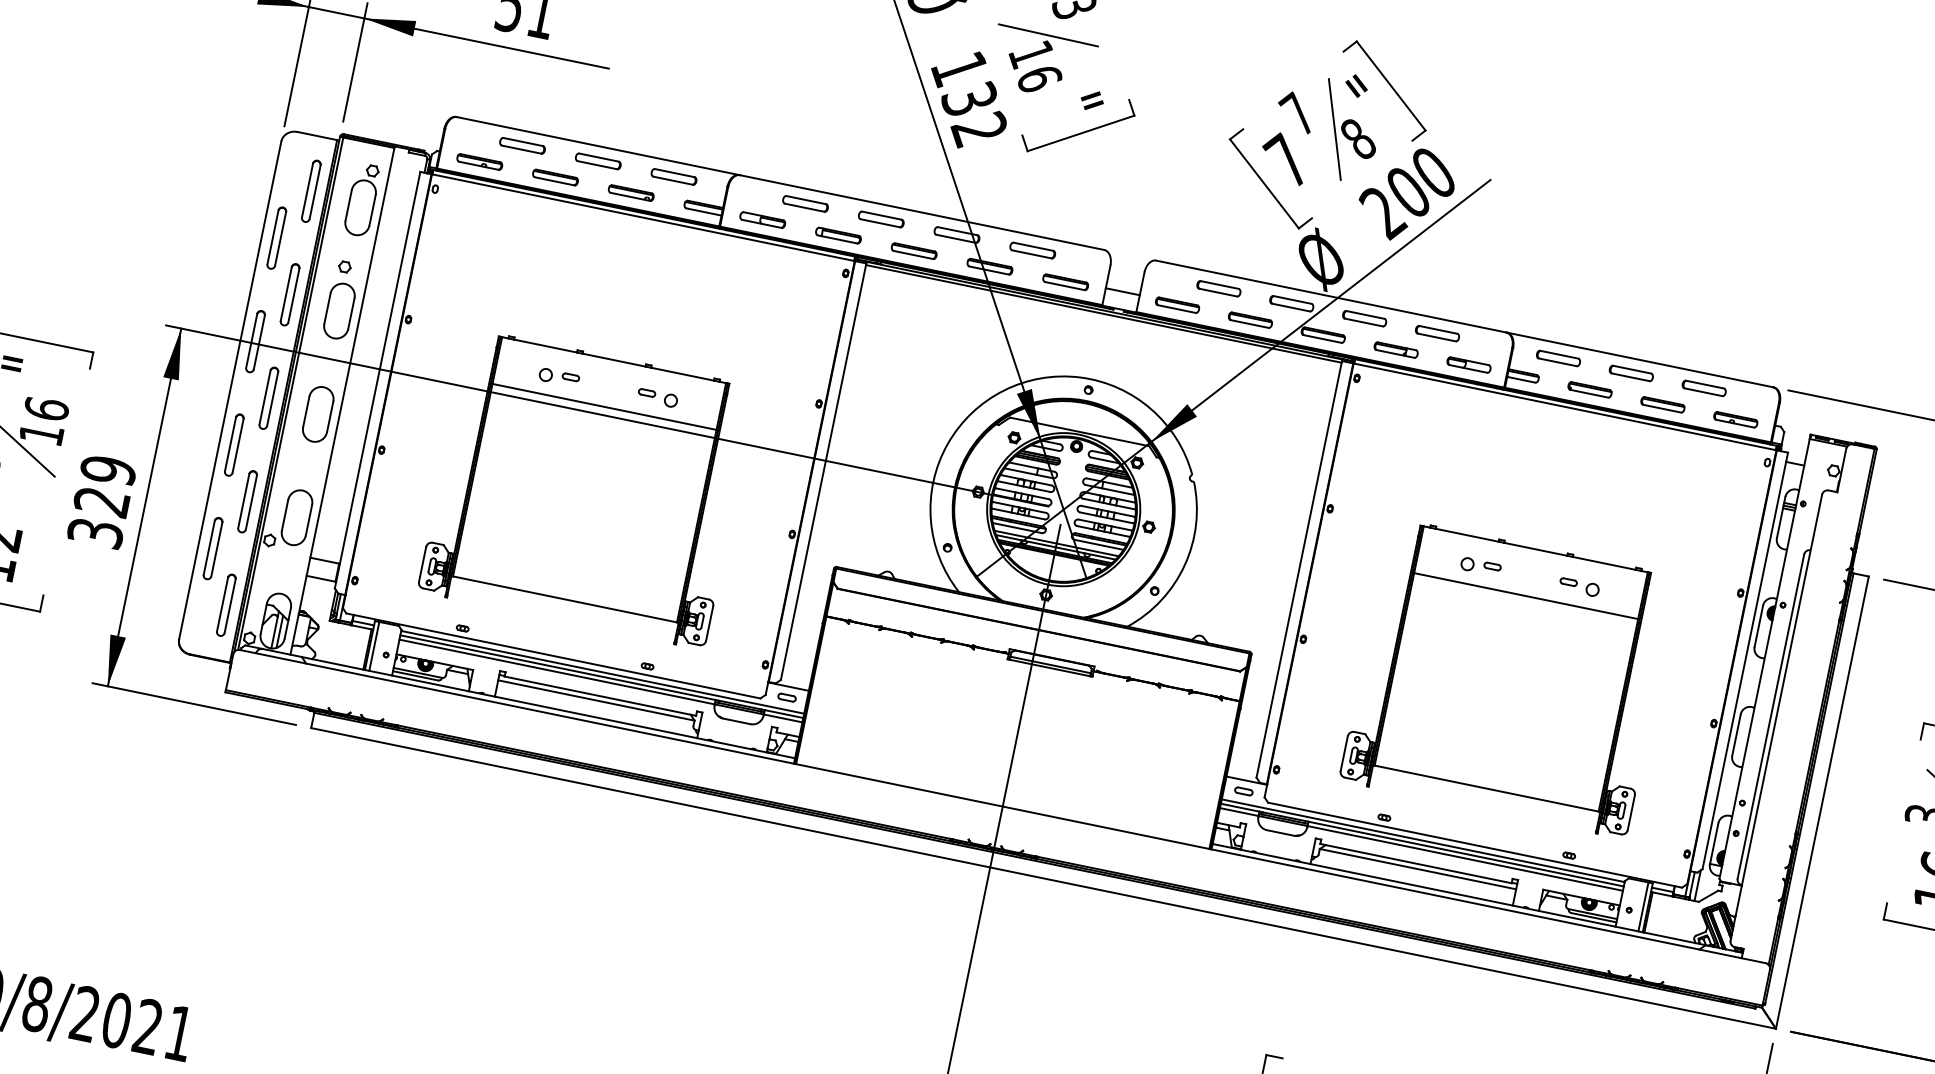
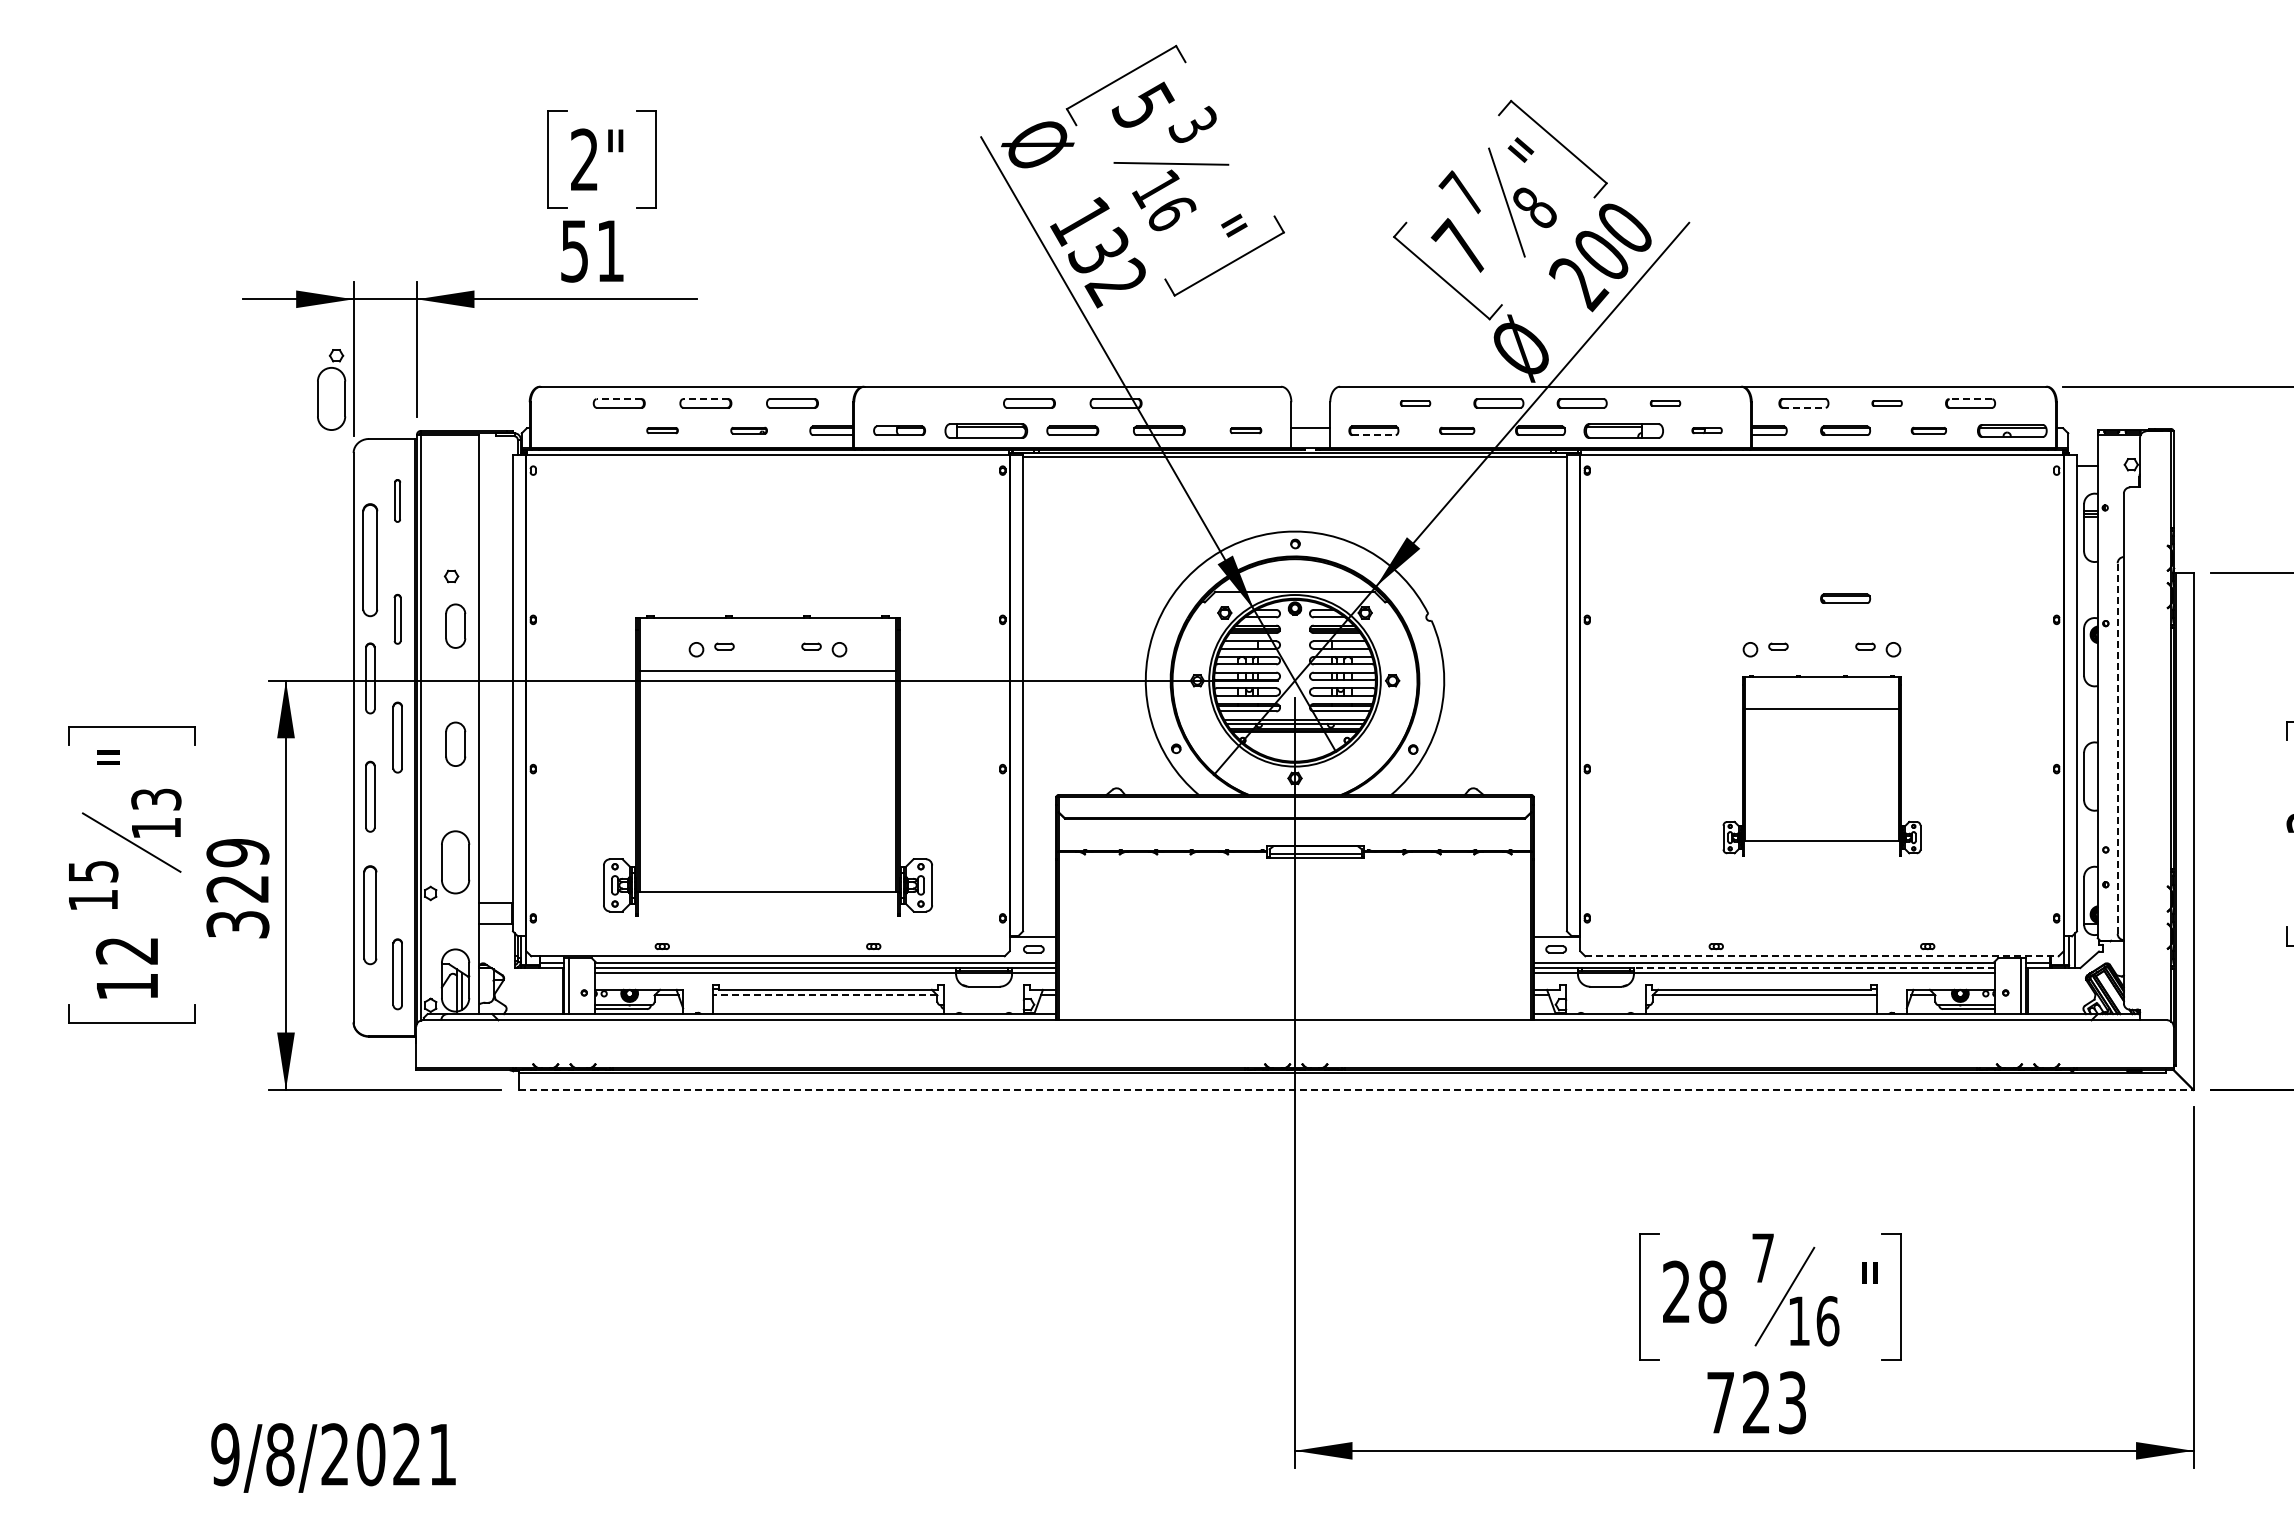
line: (523, 142) -> (619, 399), solid -> dashed
line: (598, 157) -> (705, 399), solid -> dashed
part: (479, 161) -> (575, 430), removed
part: (555, 177) -> (662, 430), size x0.6
part: (311, 190) -> (397, 500), size x0.6
part: (630, 192) -> (748, 430), size x0.7
part: (362, 199) -> (331, 389), moved
part: (805, 203) -> (942, 403), removed
part: (837, 235) -> (985, 430), size x1.6
part: (277, 237) -> (370, 559), size x1.6
part: (1032, 250) -> (1202, 403), removed
part: (1065, 281) -> (1245, 430), size x0.6
part: (1218, 288) -> (1415, 403), size x0.6
part: (289, 294) -> (397, 619), size x0.7
line: (1176, 309) -> (1373, 435), solid -> dashed
part: (339, 311) -> (455, 626), size x0.7
part: (1249, 319) -> (1456, 430), size x0.7
part: (1437, 333) -> (1665, 403), size x0.6
part: (1395, 349) -> (1623, 430), size x1.6
line: (1557, 361) -> (1803, 407), solid -> dashed
part: (1468, 364) -> (1706, 430), size x0.6
part: (1630, 373) -> (1886, 403), size x0.6
line: (1704, 384) -> (1970, 399), solid -> dashed
part: (1662, 404) -> (1928, 430), size x0.7
text: (46, 409) -> (156, 799), 16 -> 13
part: (318, 414) -> (455, 744), size x0.7
part: (1735, 419) -> (2011, 430), size x1.4
part: (247, 501) -> (397, 855), removed
part: (1559, 536) -> (1845, 598), added
part: (213, 548) -> (370, 914), size x1.4
part: (1508, 678) -> (1821, 765), size x0.6
line: (595, 700) -> (824, 995), solid -> dashed
line: (1770, 716) -> (2117, 748), solid -> dashed
line: (1475, 845) -> (1822, 956), solid -> dashed
line: (1465, 854) -> (1813, 968), solid -> dashed
line: (1044, 878) -> (1356, 1089), solid -> dashed

